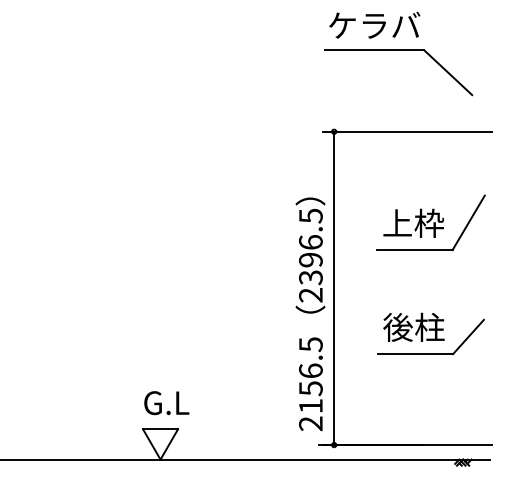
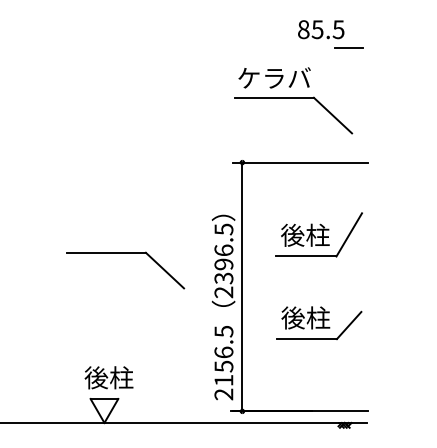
text: (413, 222) -> (305, 234), 上枠 -> 後柱
part: (187, 246) -> (125, 253), added
text: (165, 402) -> (108, 377), G.L -> 後柱

